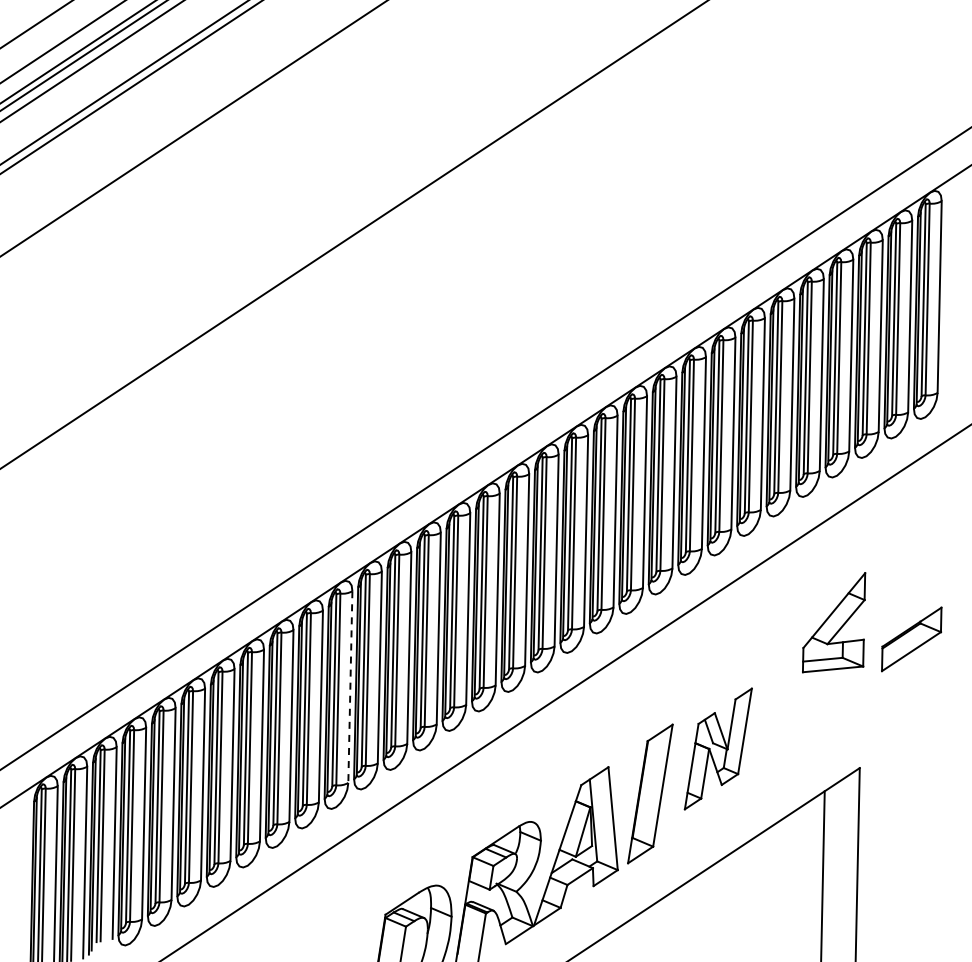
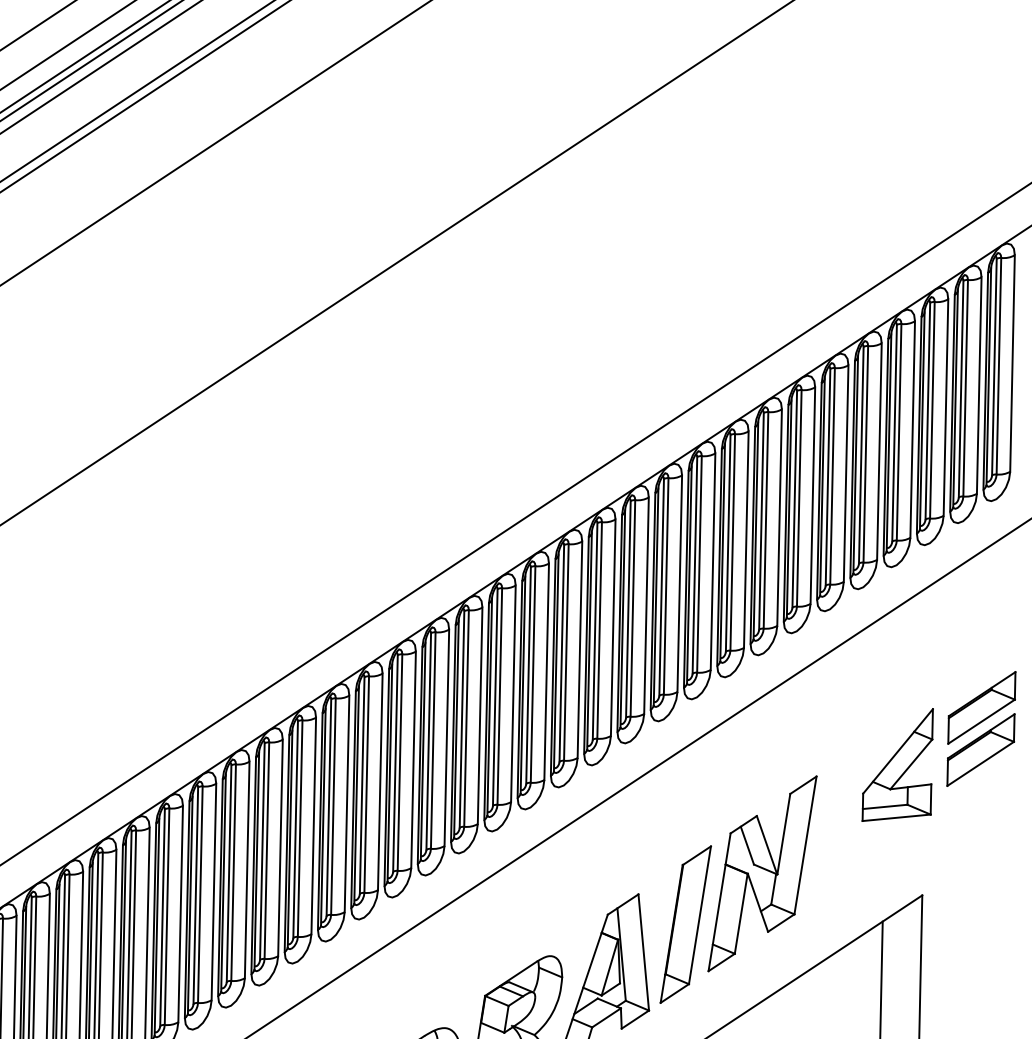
part: (912, 601) -> (981, 707), added
part: (834, 622) -> (898, 764), moved
line: (350, 687) -> (347, 804), dashed -> solid
part: (718, 748) -> (762, 873), size x1.43

